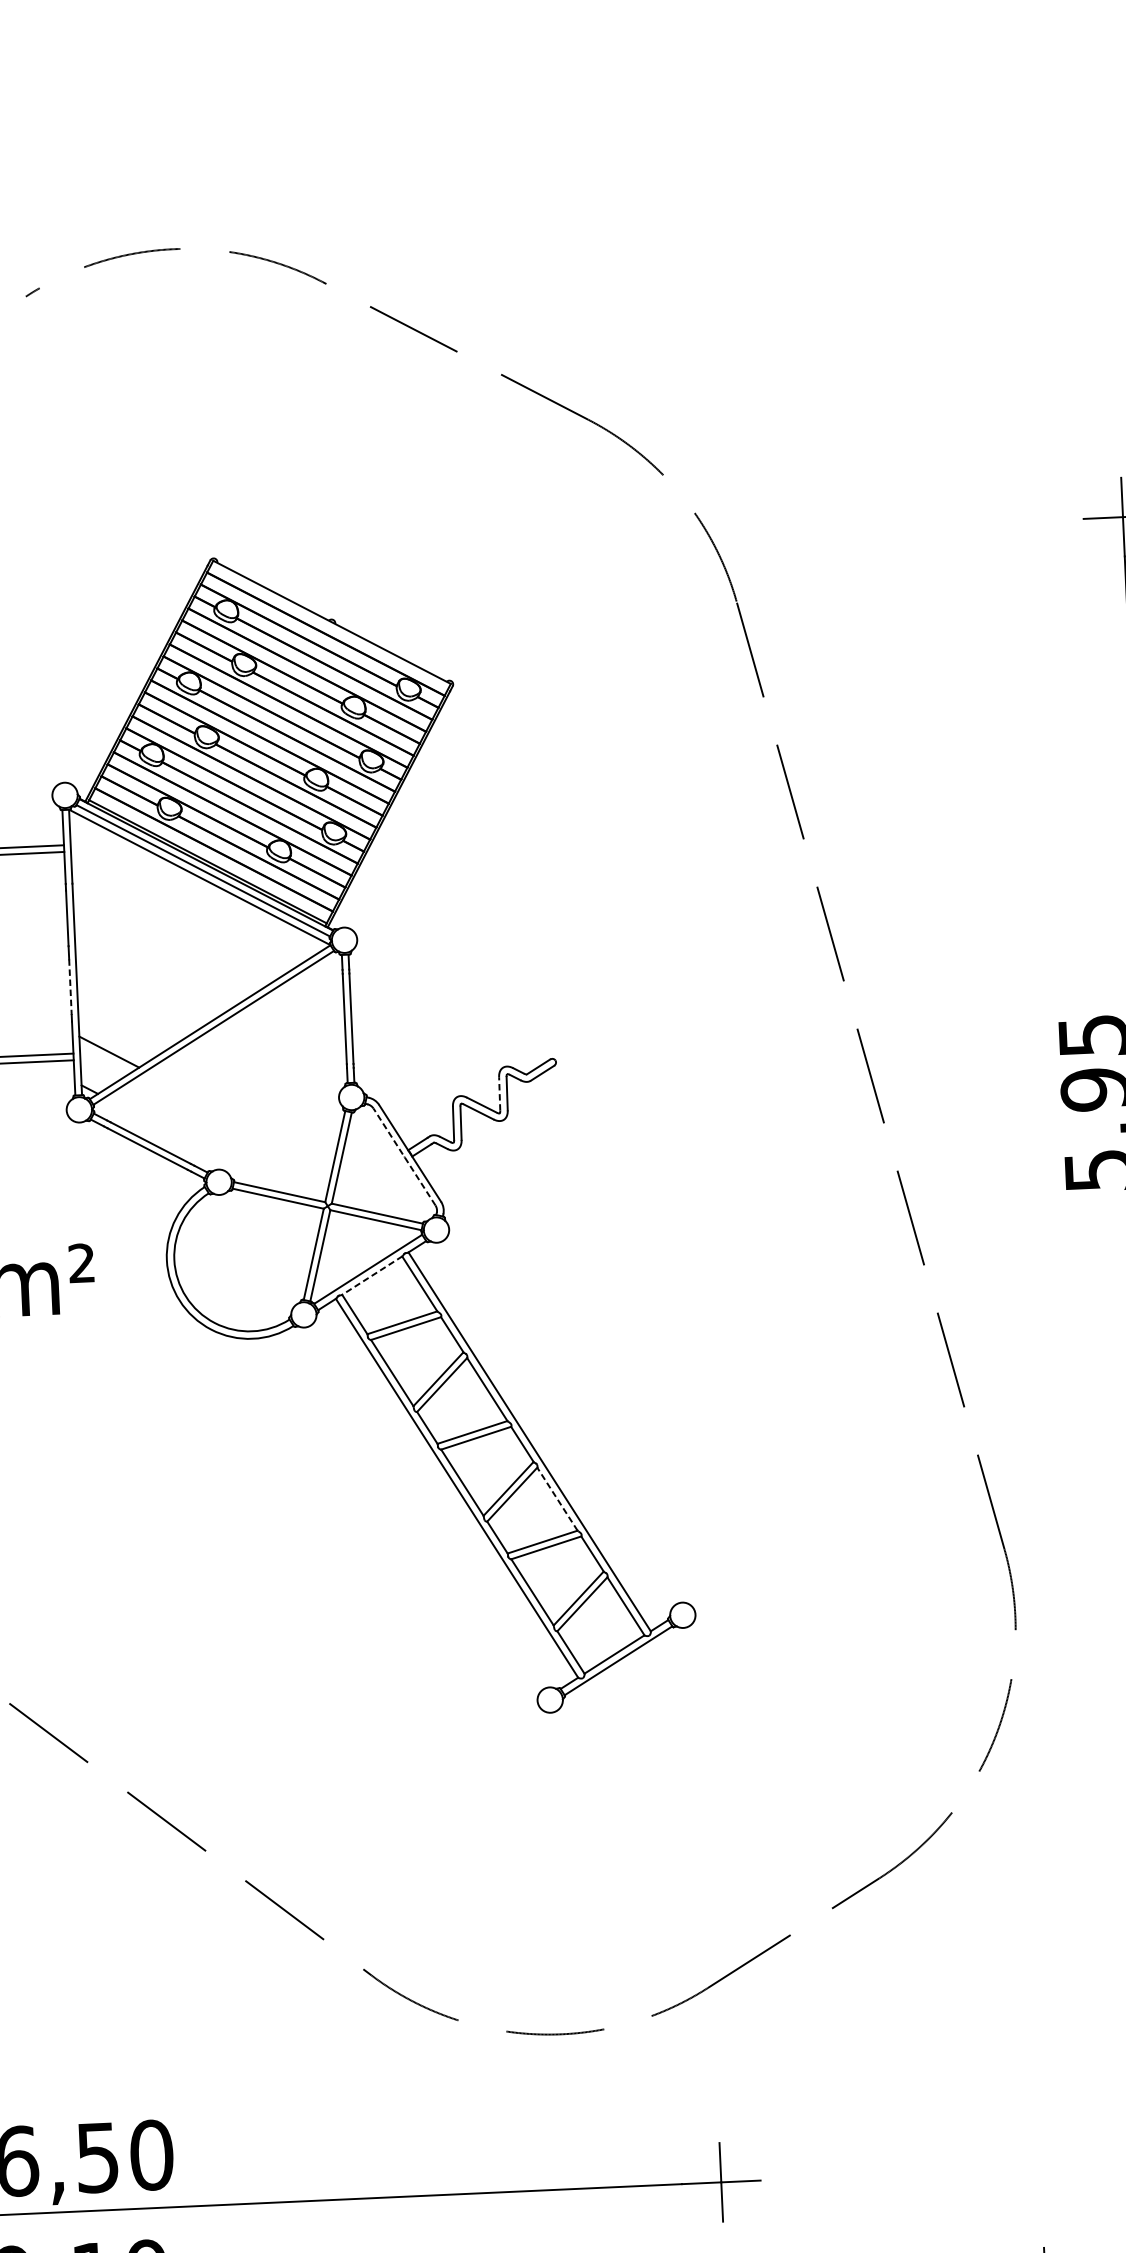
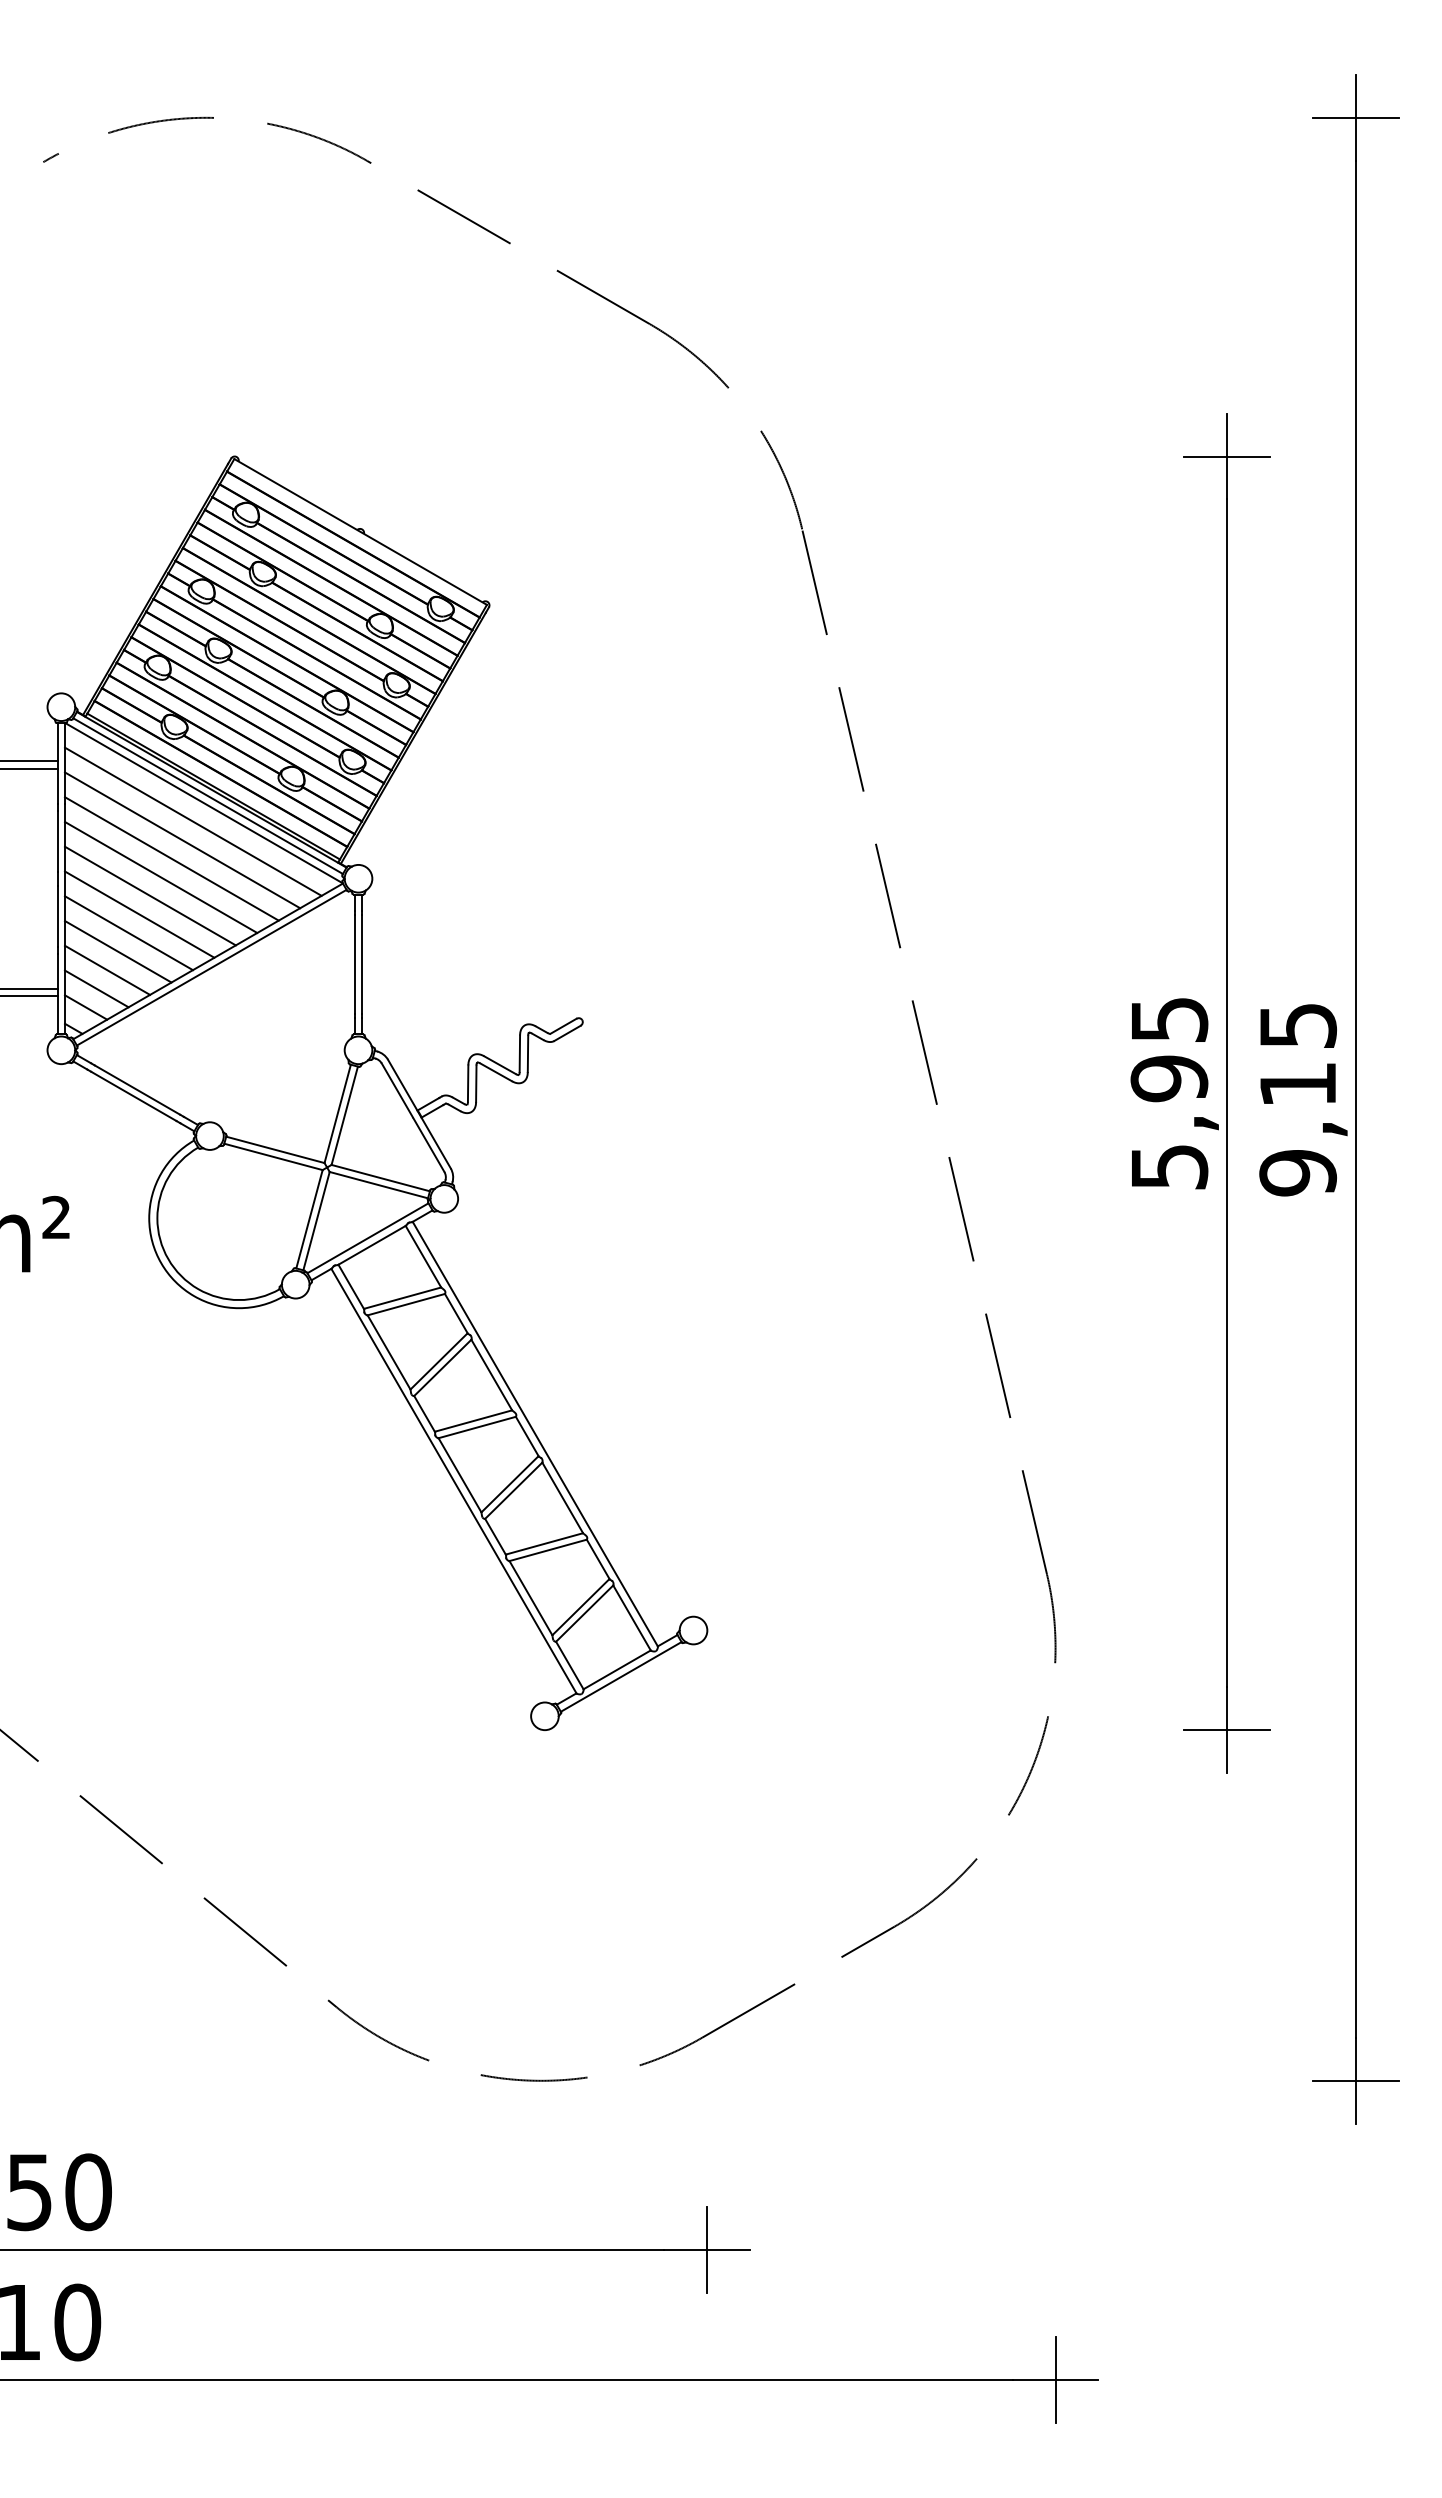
line: (190, 894) -> (193, 821), added
line: (181, 912) -> (182, 840), added
line: (172, 929) -> (171, 858), added
line: (163, 947) -> (161, 877), added
line: (154, 964) -> (150, 895), added
line: (145, 982) -> (139, 914), added
line: (70, 987) -> (57, 916), dashed -> solid
line: (136, 1000) -> (128, 933), added
line: (127, 1016) -> (118, 951), added
line: (118, 1033) -> (107, 969), added
line: (100, 1069) -> (86, 1007), added
line: (499, 1093) -> (519, 1053), dashed -> solid
line: (404, 1156) -> (413, 1117), dashed -> solid
line: (371, 1275) -> (371, 1245), dashed -> solid
line: (557, 1498) -> (562, 1497), dashed -> solid

